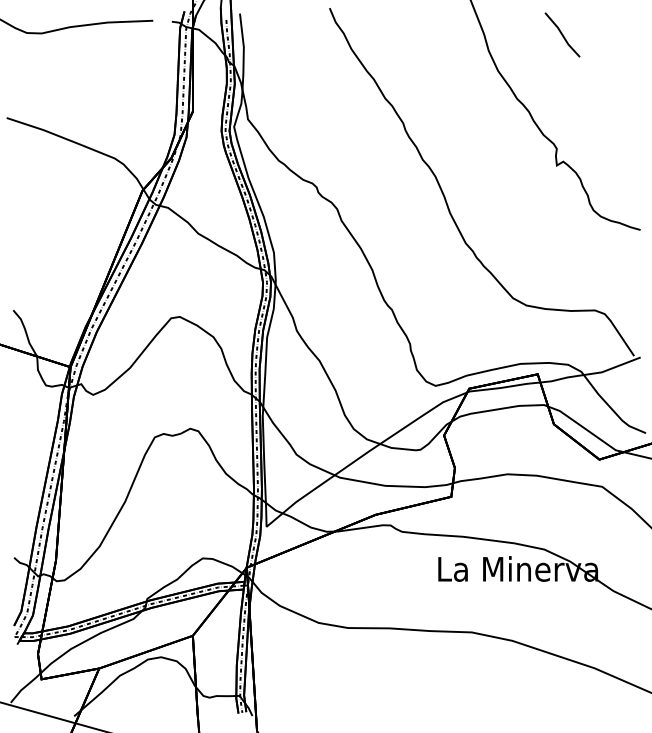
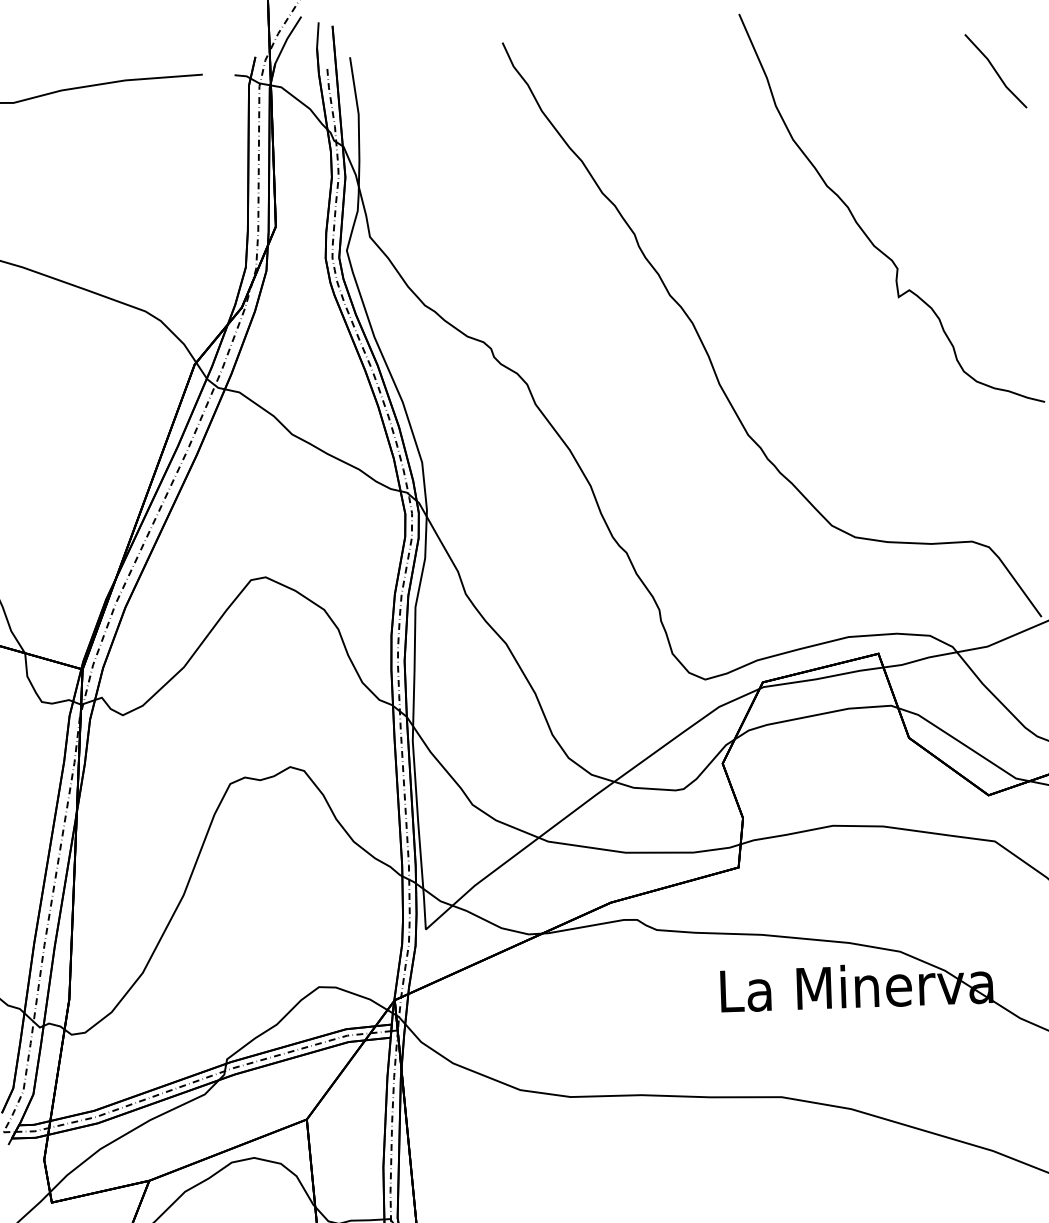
line: (562, 34) -> (995, 70), moved

